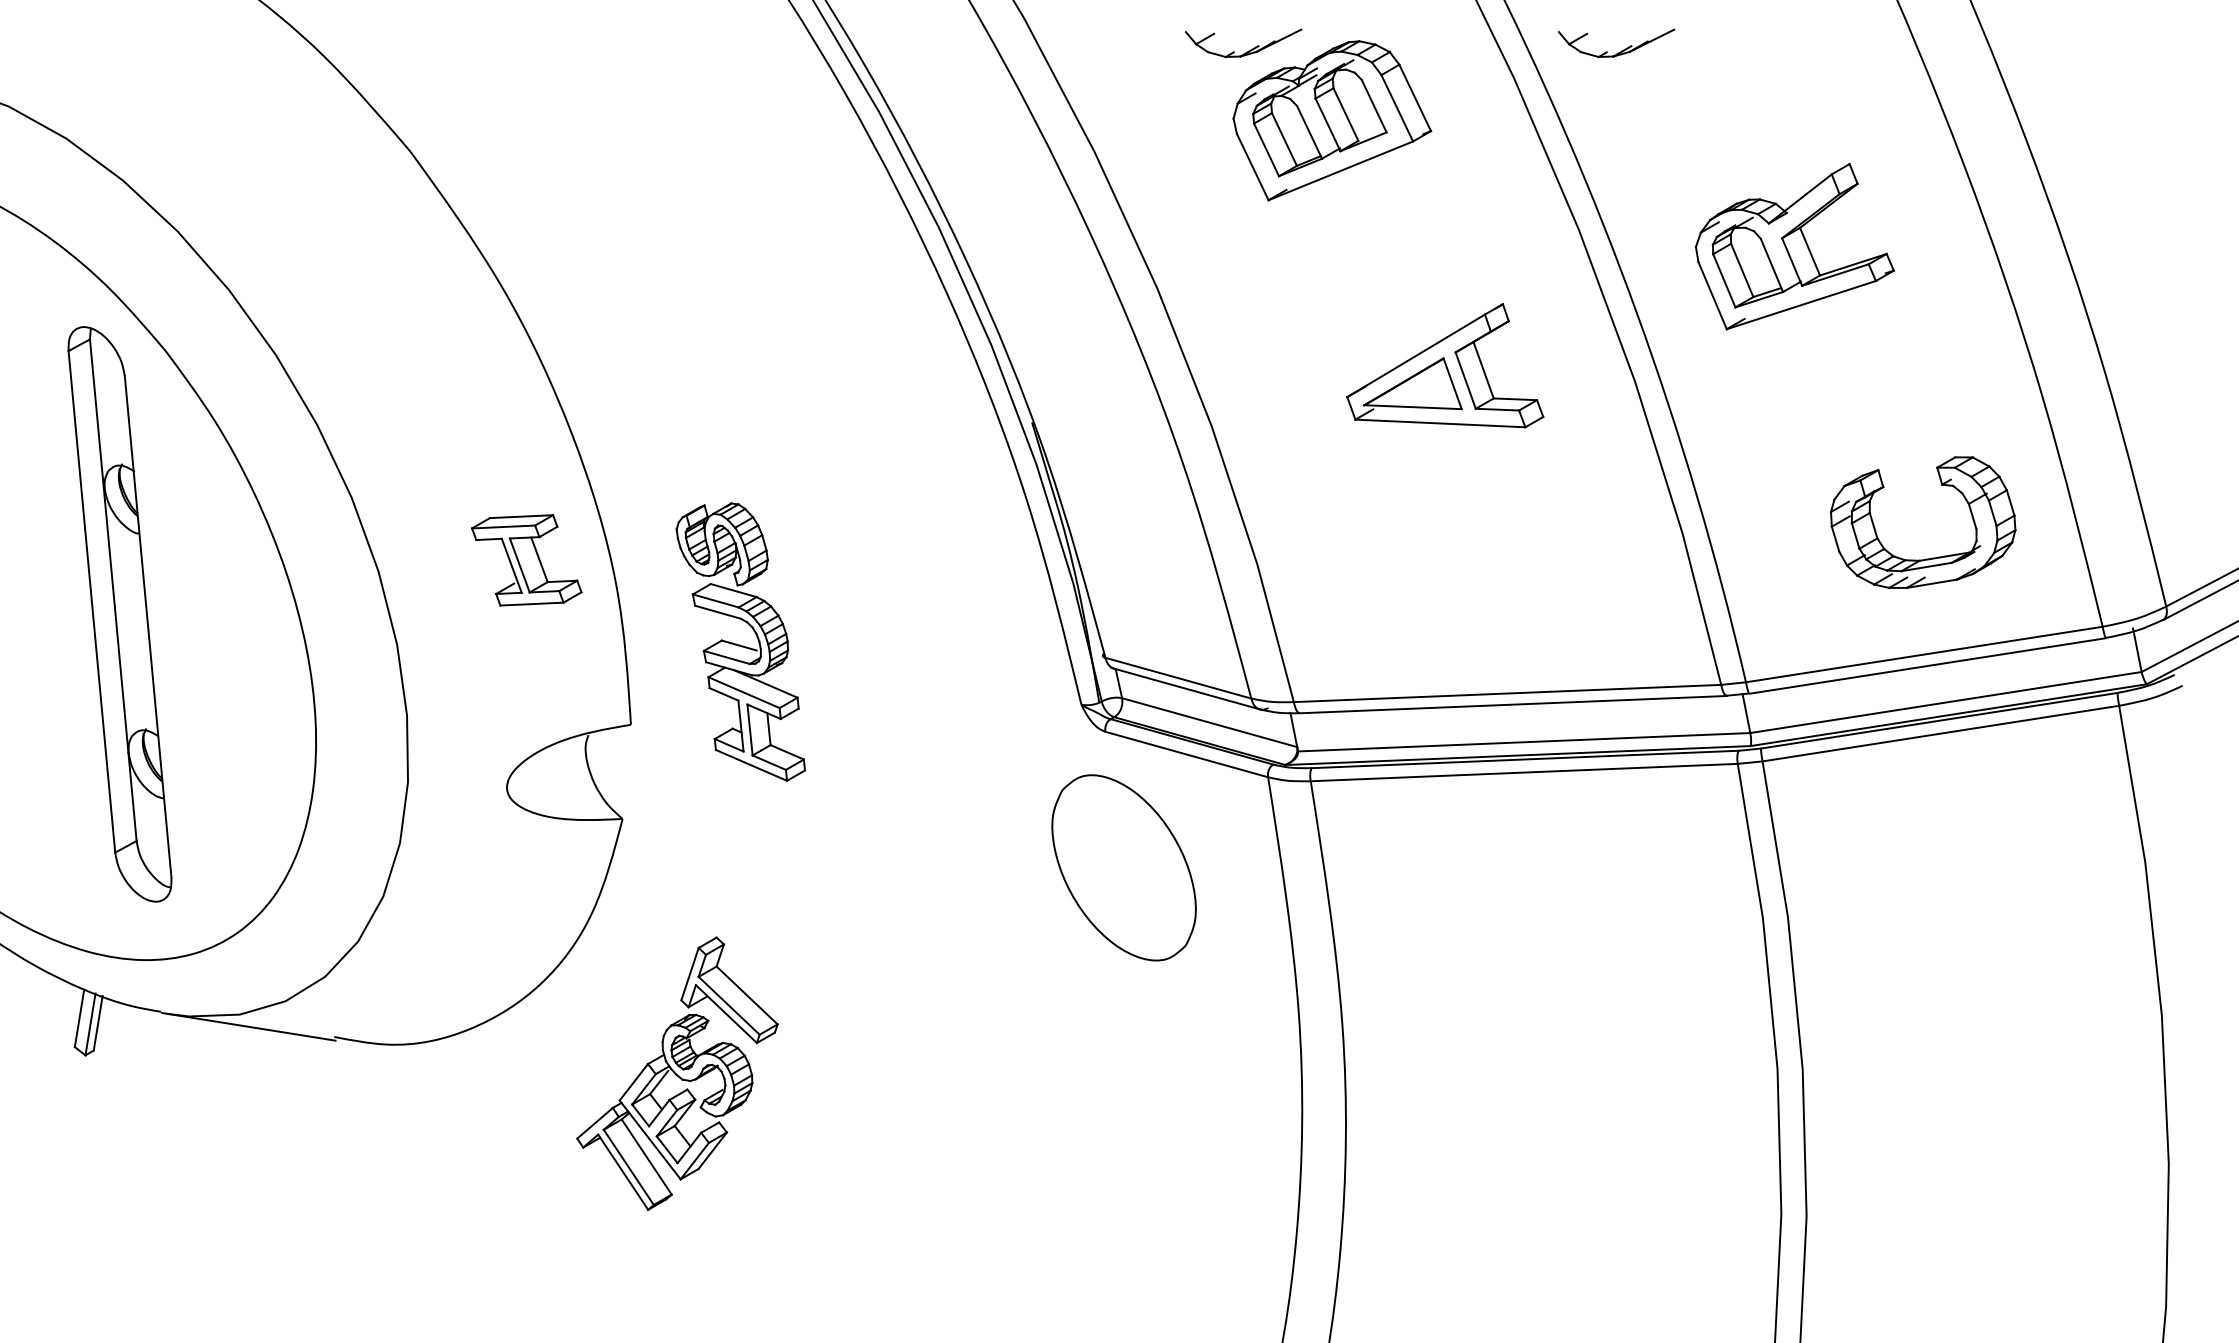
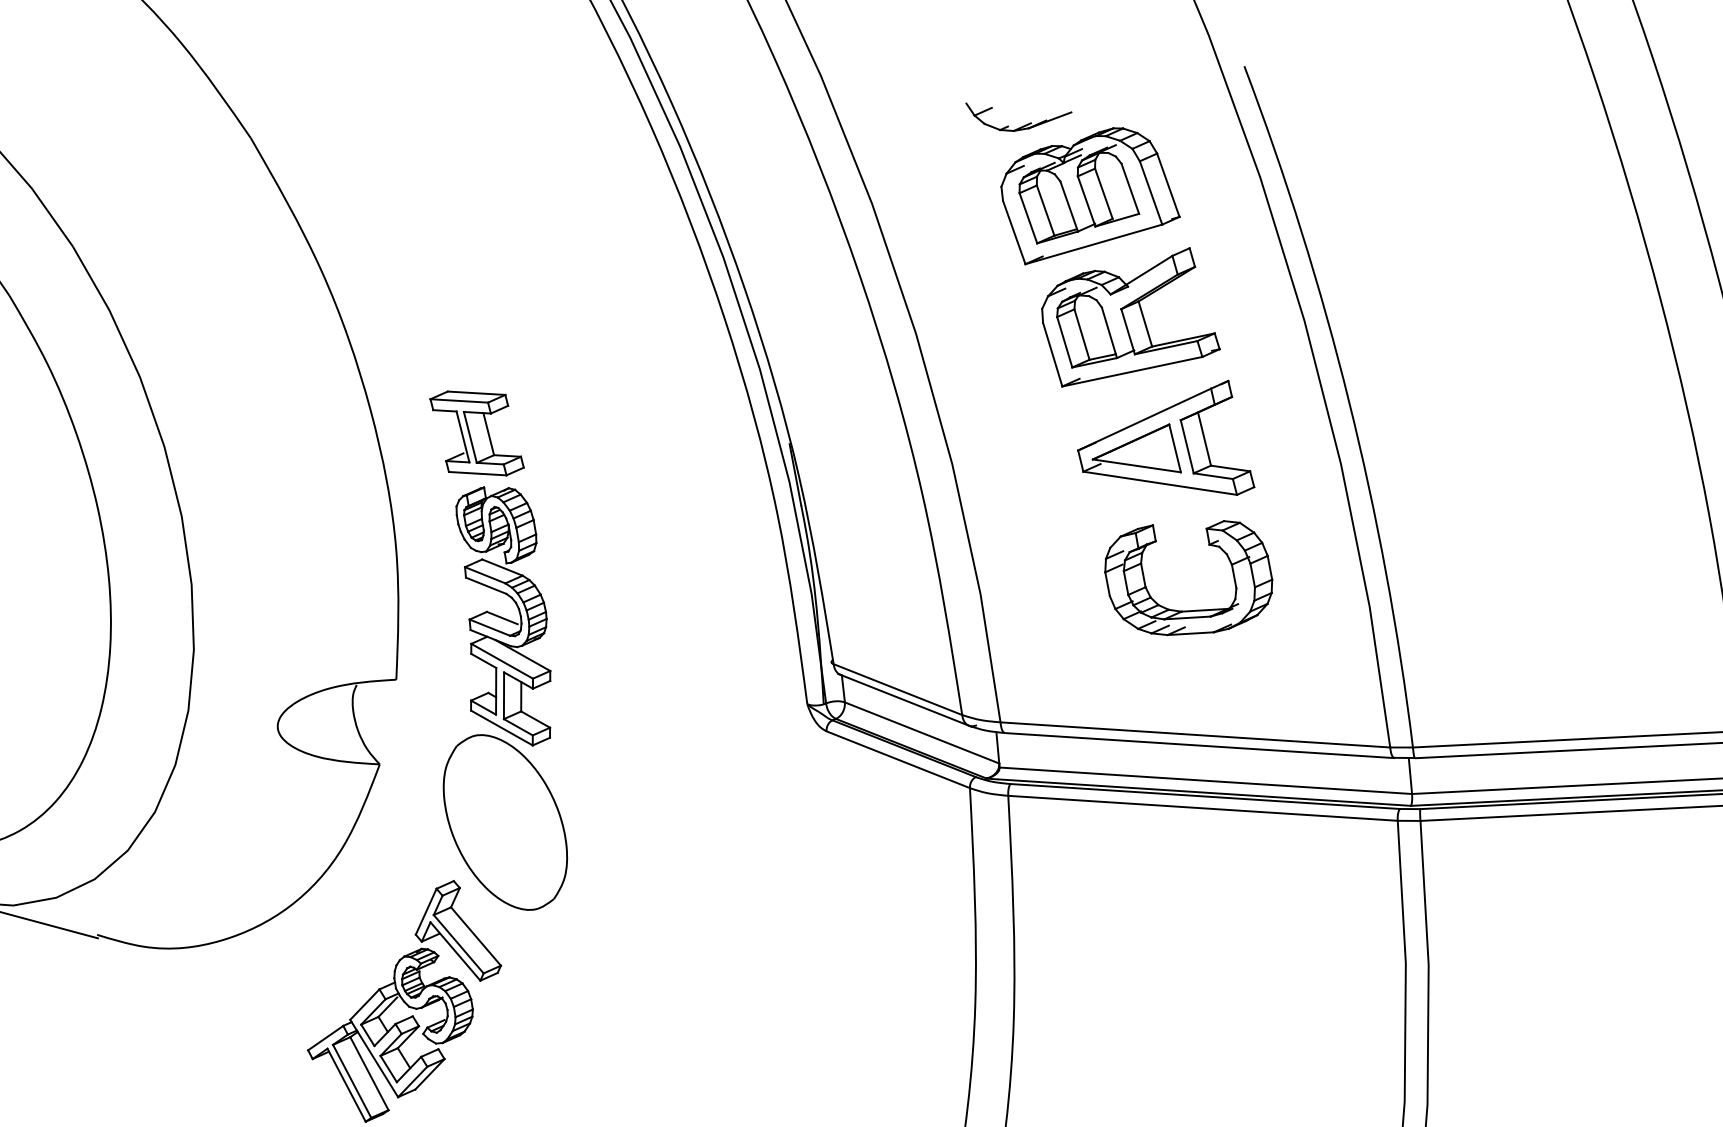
part: (1621, 50) -> (1360, 161), removed
part: (1794, 246) -> (1131, 317), moved
part: (1931, 557) -> (1192, 609), moved
part: (526, 560) -> (476, 433), moved
part: (1123, 867) -> (504, 822), moved

